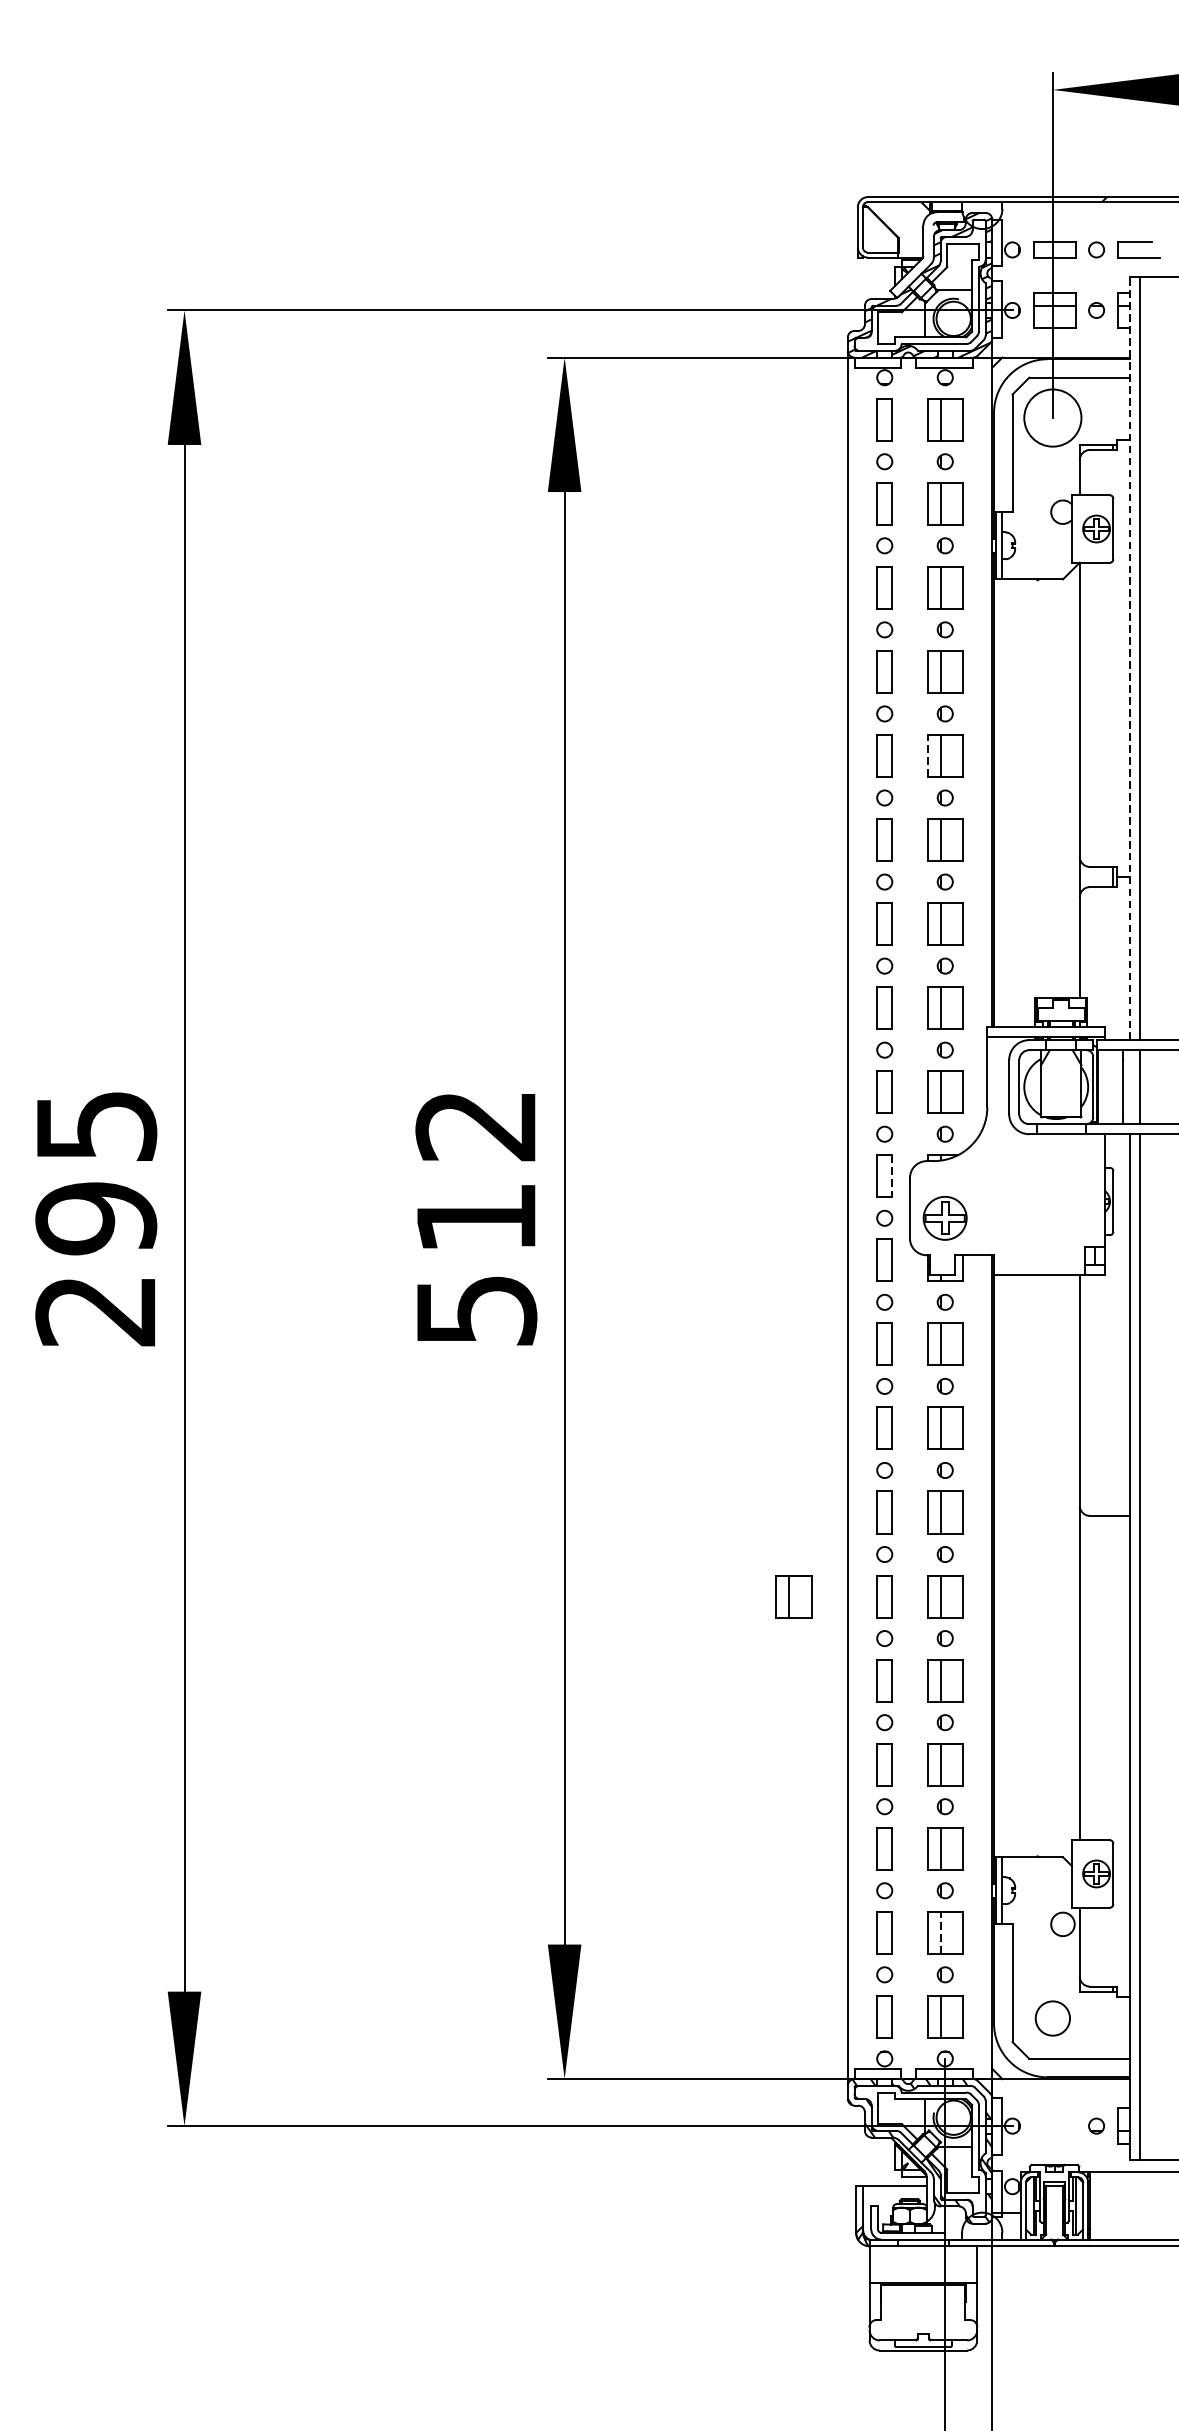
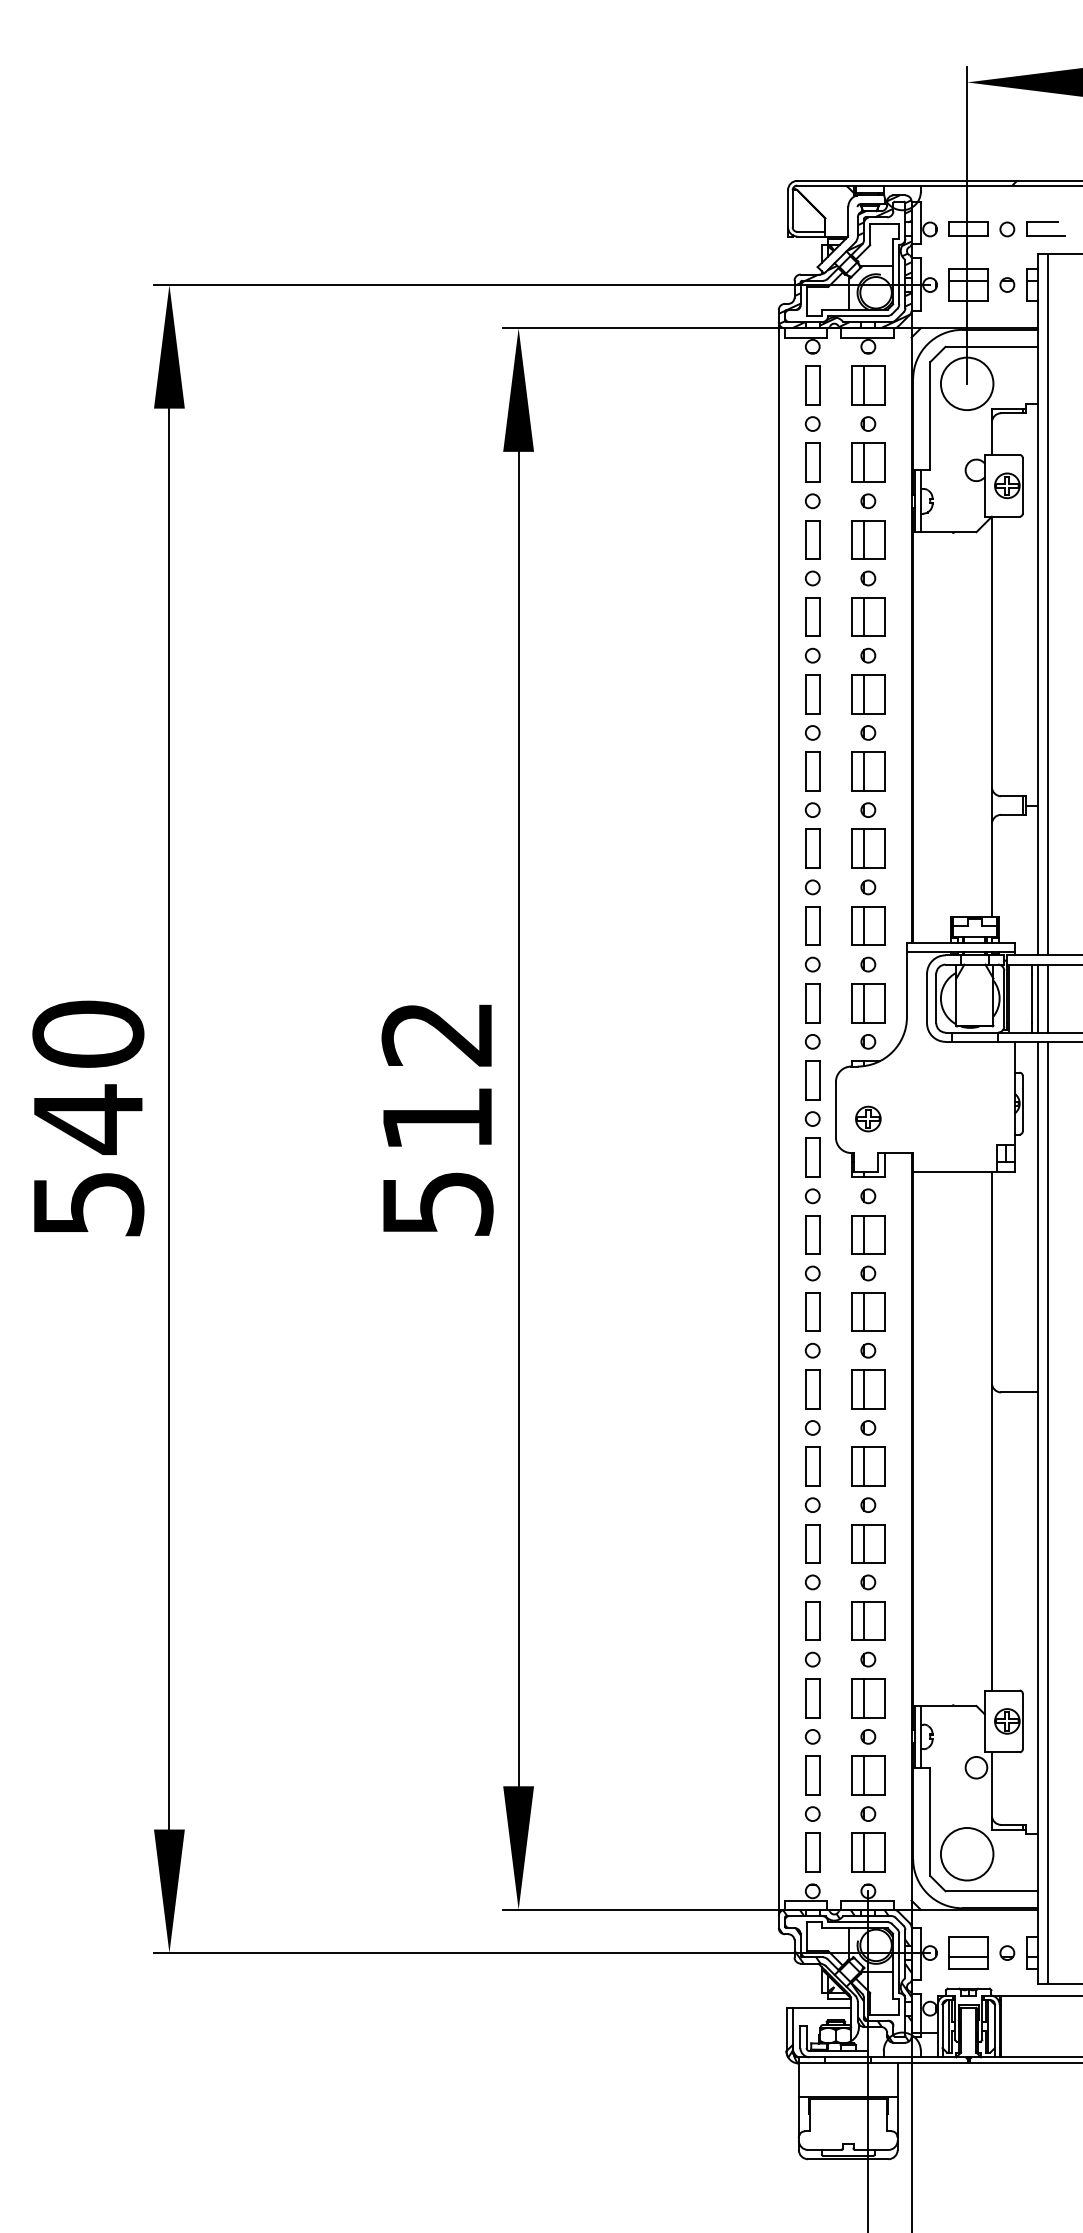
line: (1130, 658) -> (1038, 604), dashed -> solid
line: (928, 755) -> (852, 693), dashed -> solid
line: (1130, 1087) -> (1038, 998), added
line: (892, 1176) -> (819, 1080), dashed -> solid
text: (96, 1217) -> (88, 1118), 295 -> 540
part: (945, 1217) -> (868, 1118), size x0.62
part: (794, 1596) -> (729, 1466), removed
line: (941, 1931) -> (864, 1774), dashed -> solid
circle: (1052, 2017) -> (966, 1853), size x1.67
part: (1054, 2125) -> (968, 1952), added

